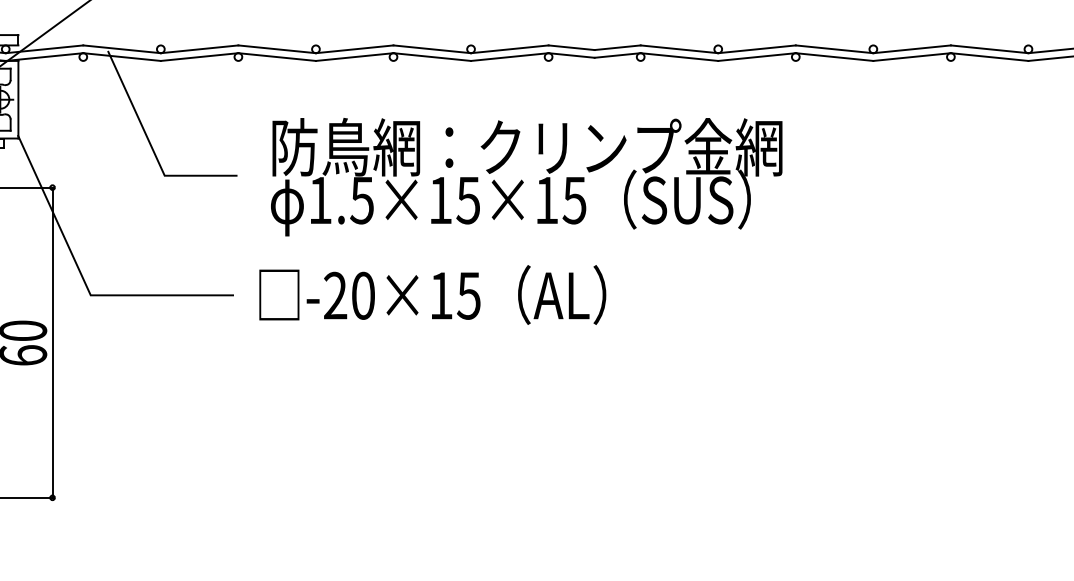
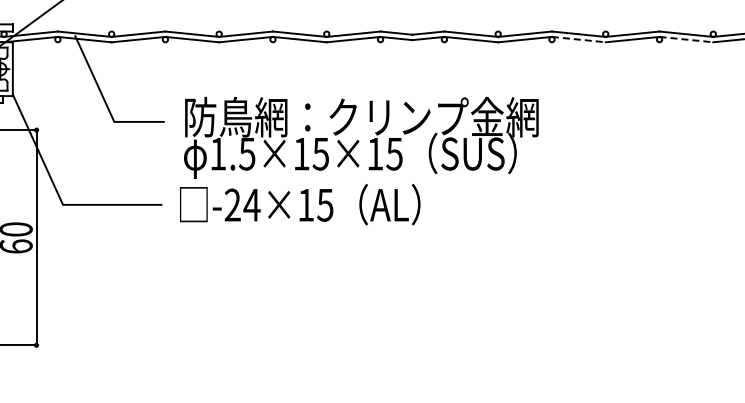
line: (835, 56) -> (579, 39), solid -> dashed
line: (989, 56) -> (686, 39), solid -> dashed
text: (526, 176) -> (361, 137), moved
text: (362, 294) -> (251, 204), -20×15 -> -24×15

